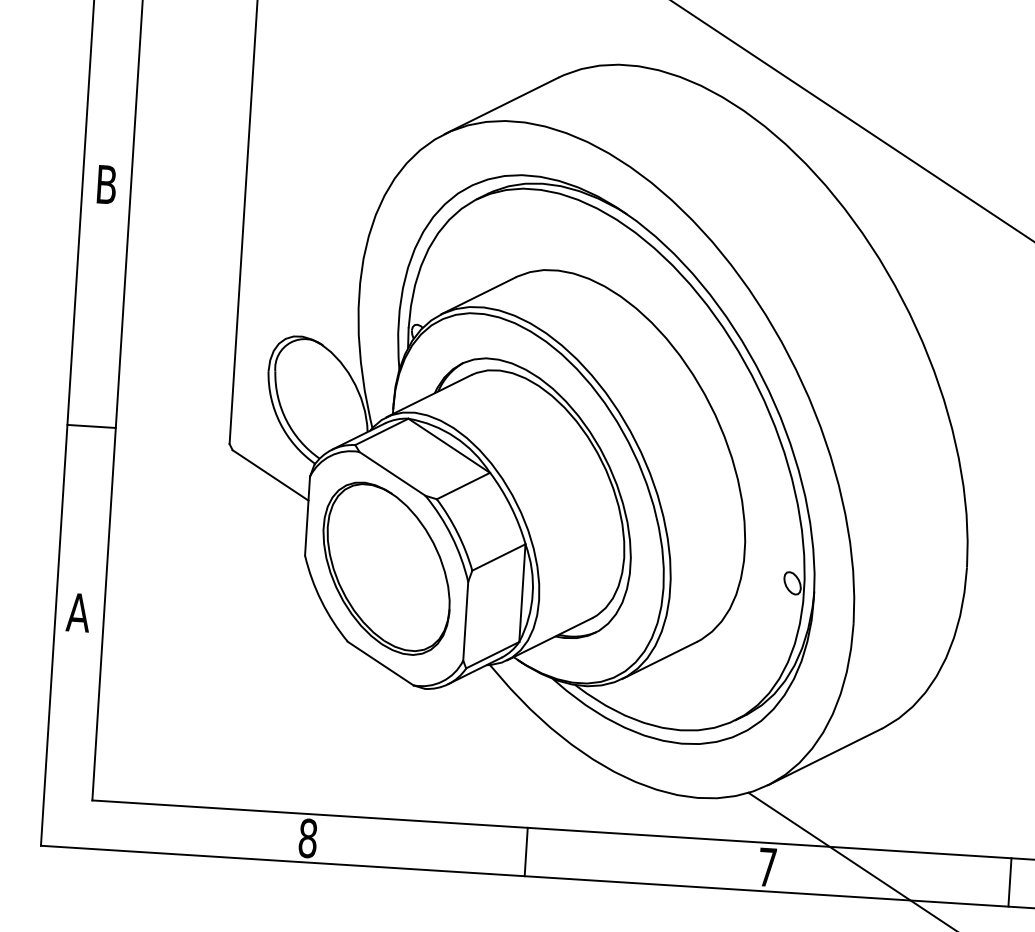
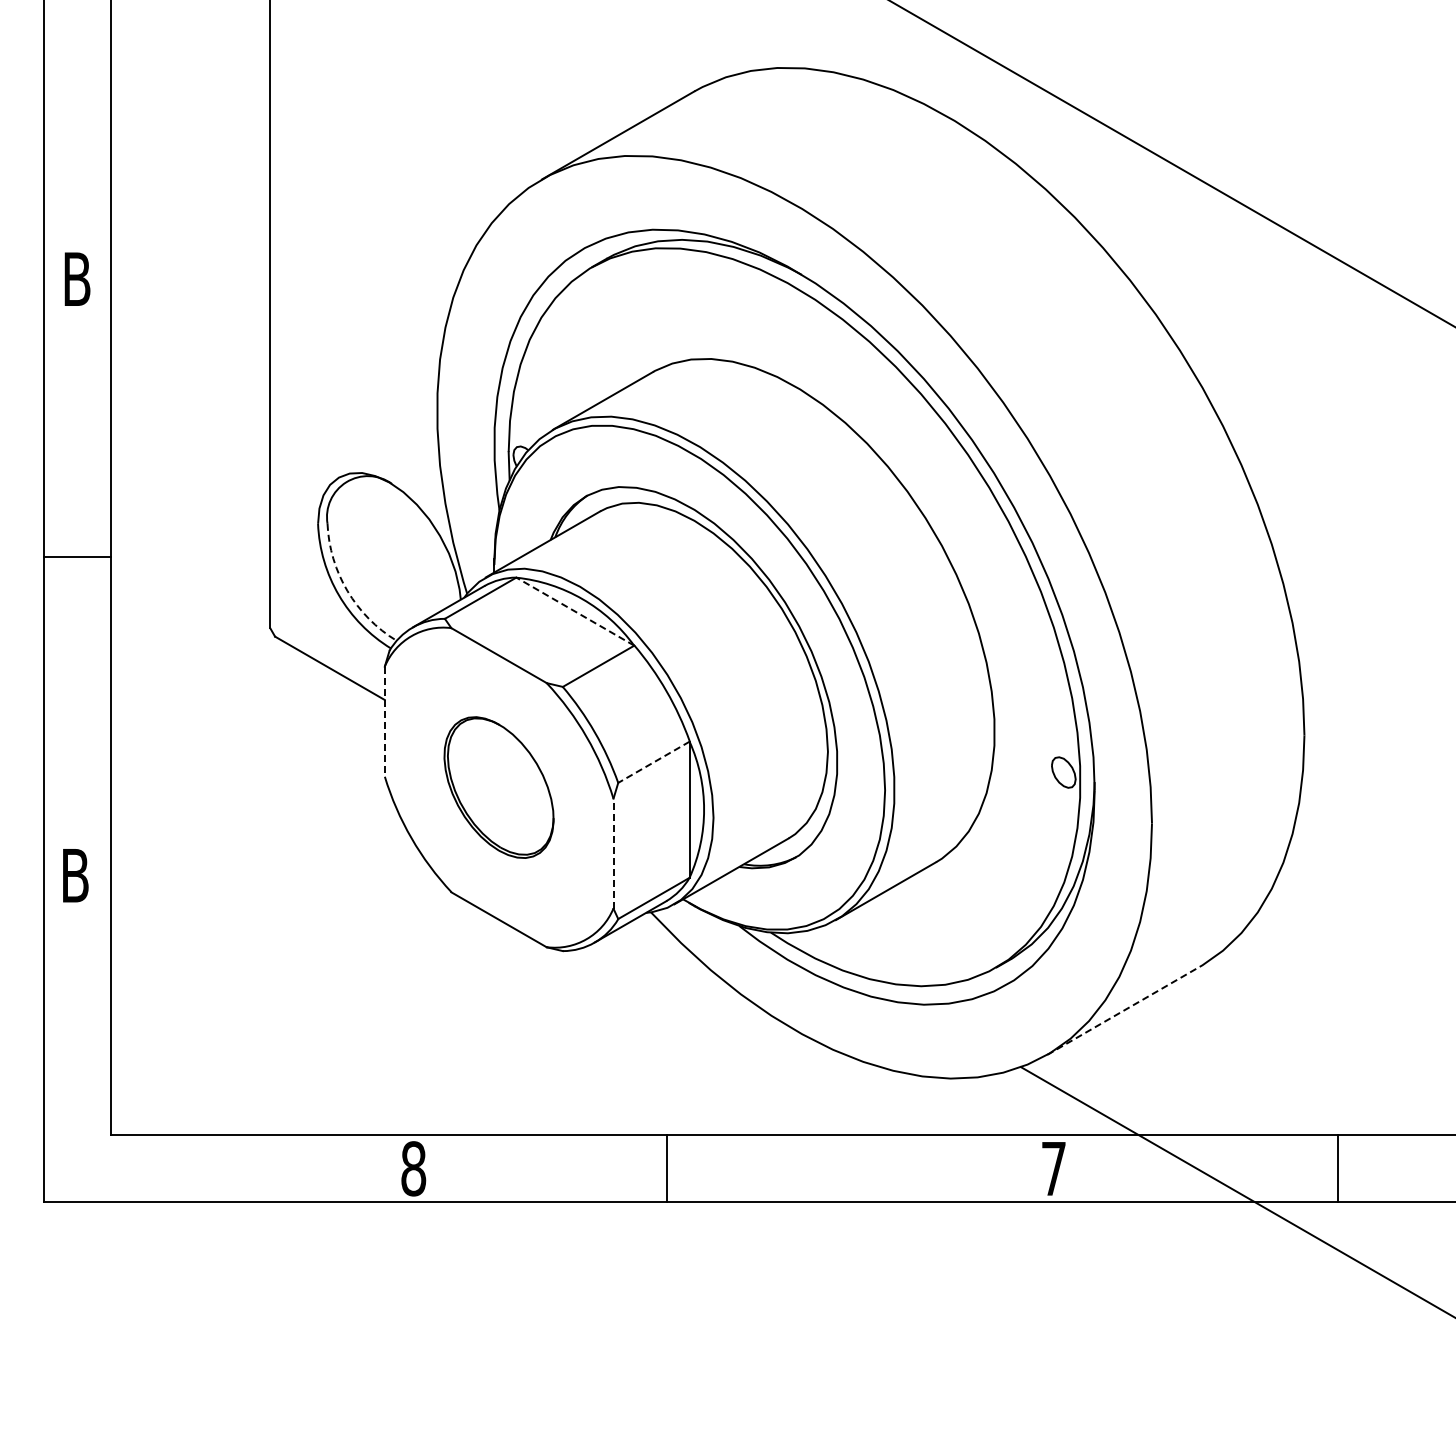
arc: (286, 421) -> (347, 591), solid -> dashed
line: (91, 426) -> (77, 557), moved
line: (448, 445) -> (574, 611), solid -> dashed
line: (307, 516) -> (384, 721), solid -> dashed
line: (498, 557) -> (653, 762), solid -> dashed
part: (386, 568) -> (498, 787), size x0.6
text: (77, 612) -> (74, 875), A -> B
line: (465, 621) -> (613, 853), solid -> dashed
line: (824, 756) -> (1123, 1010), solid -> dashed
line: (526, 851) -> (666, 1168), moved
line: (1009, 882) -> (1337, 1168), moved

